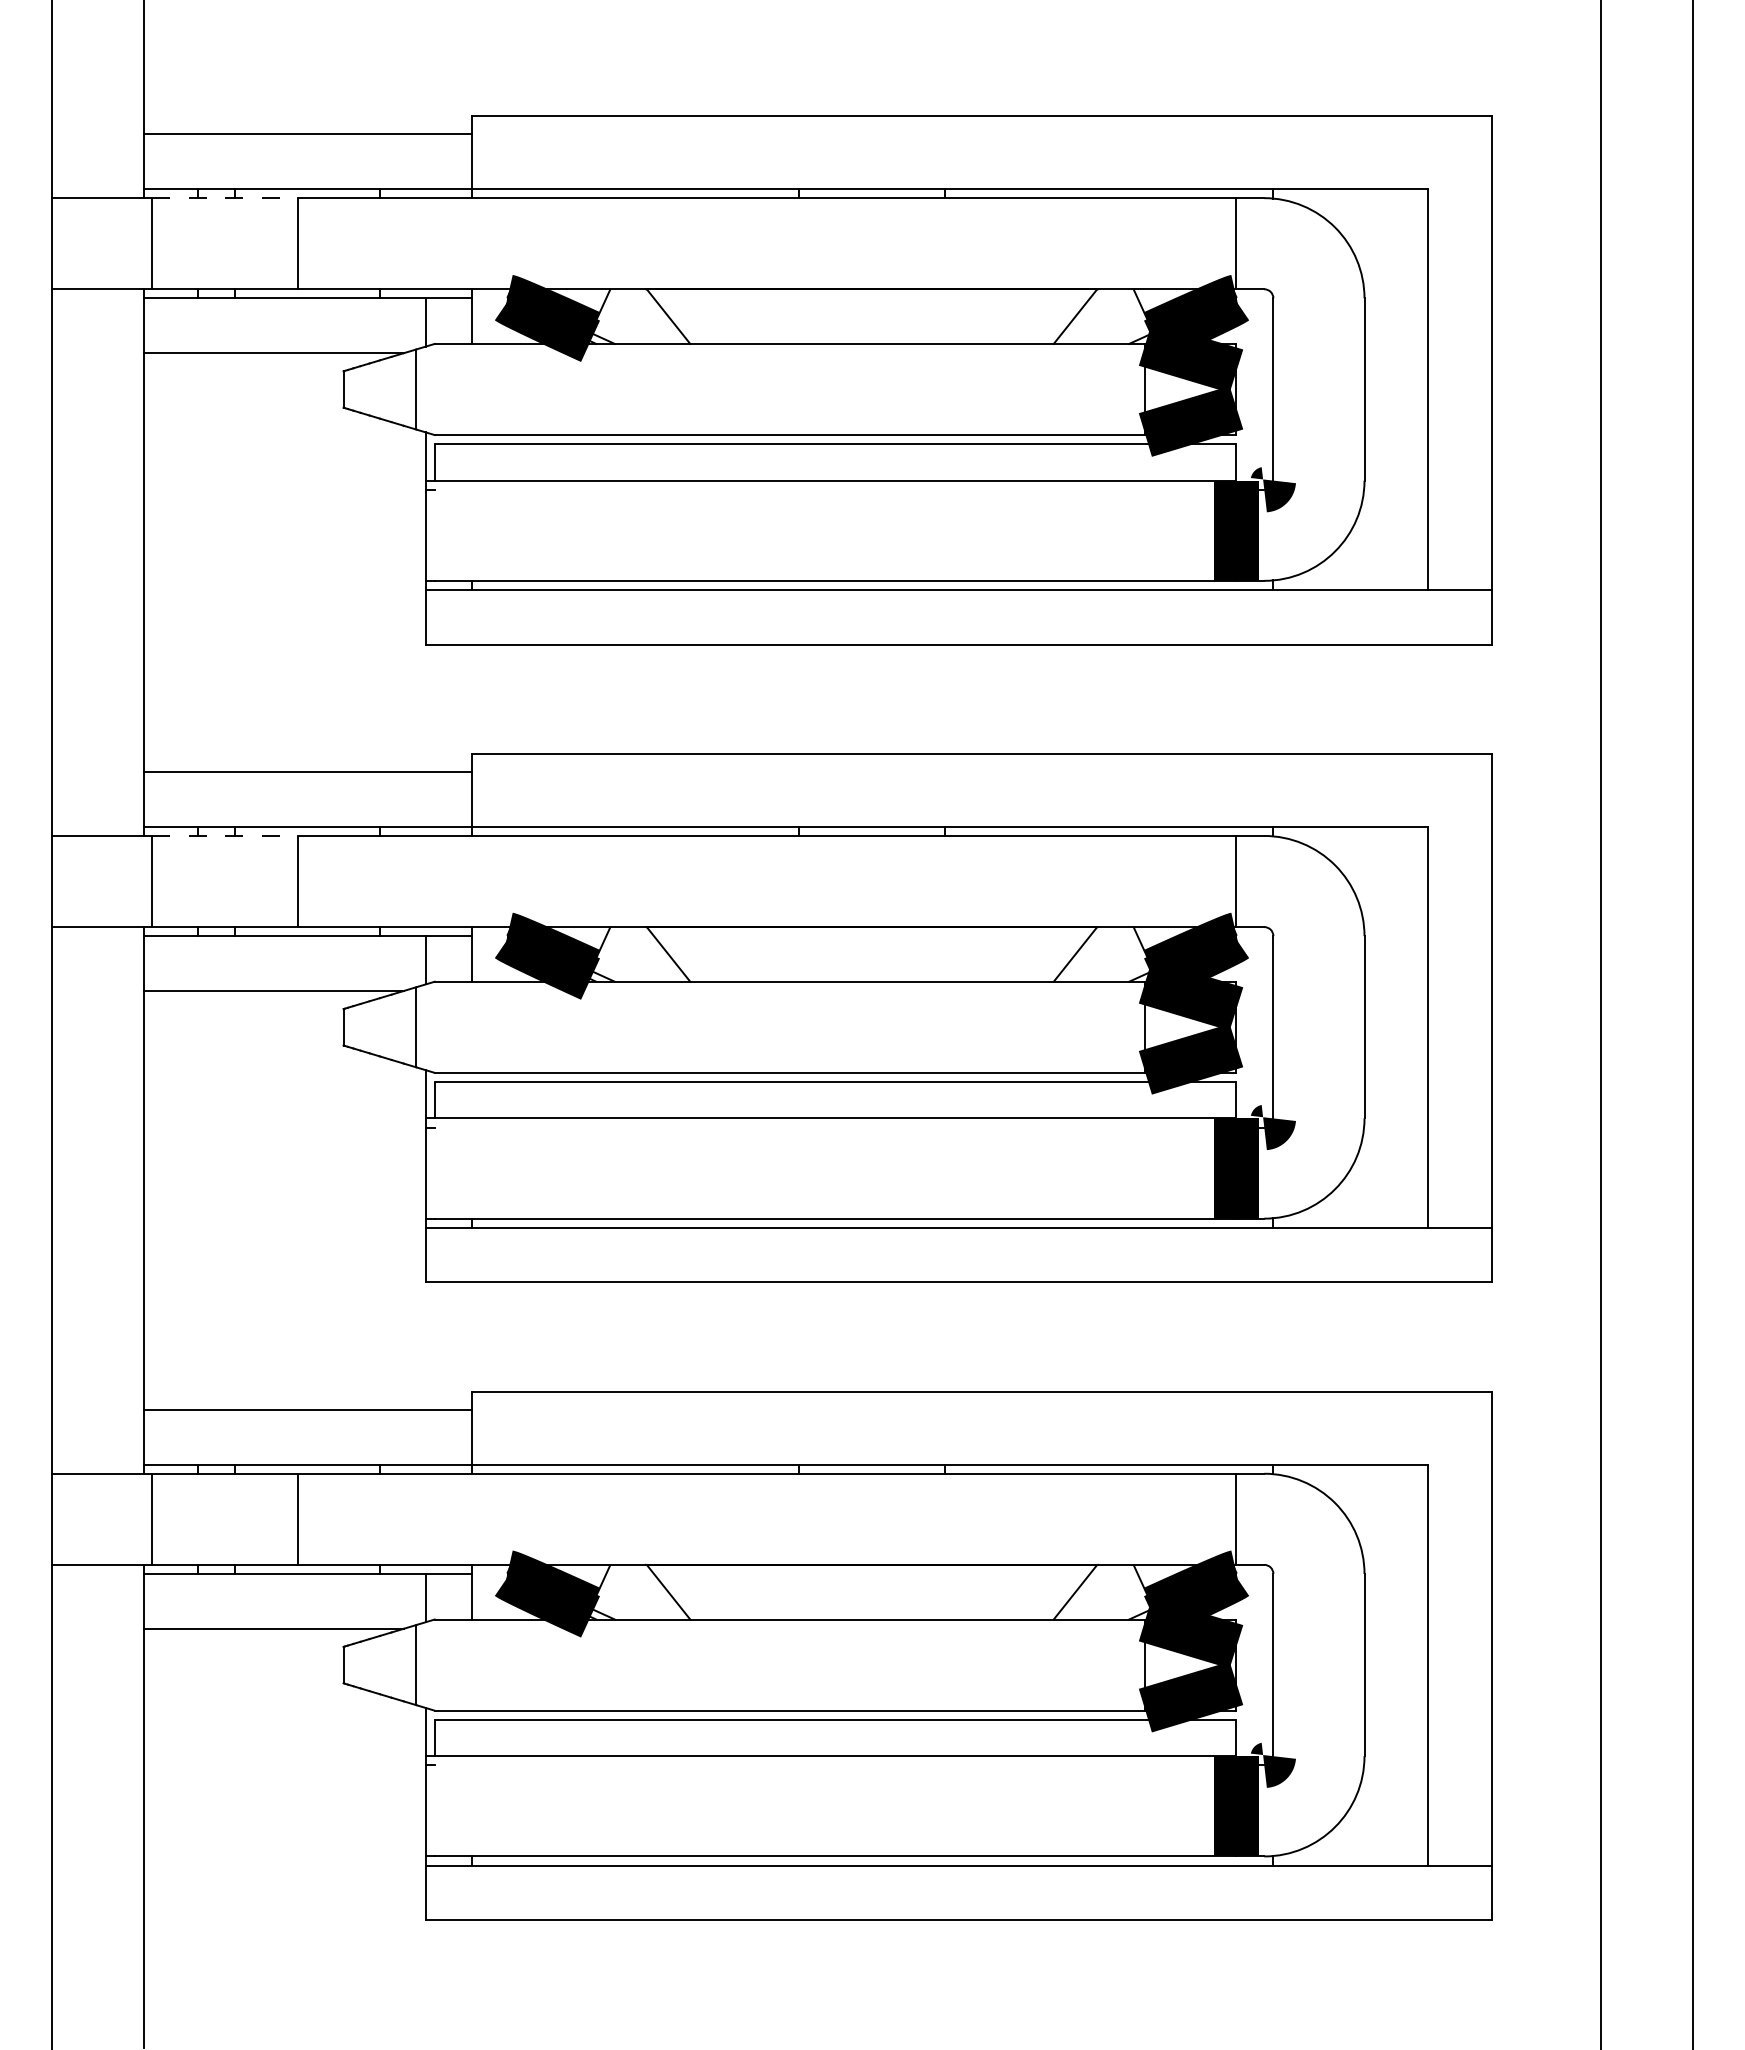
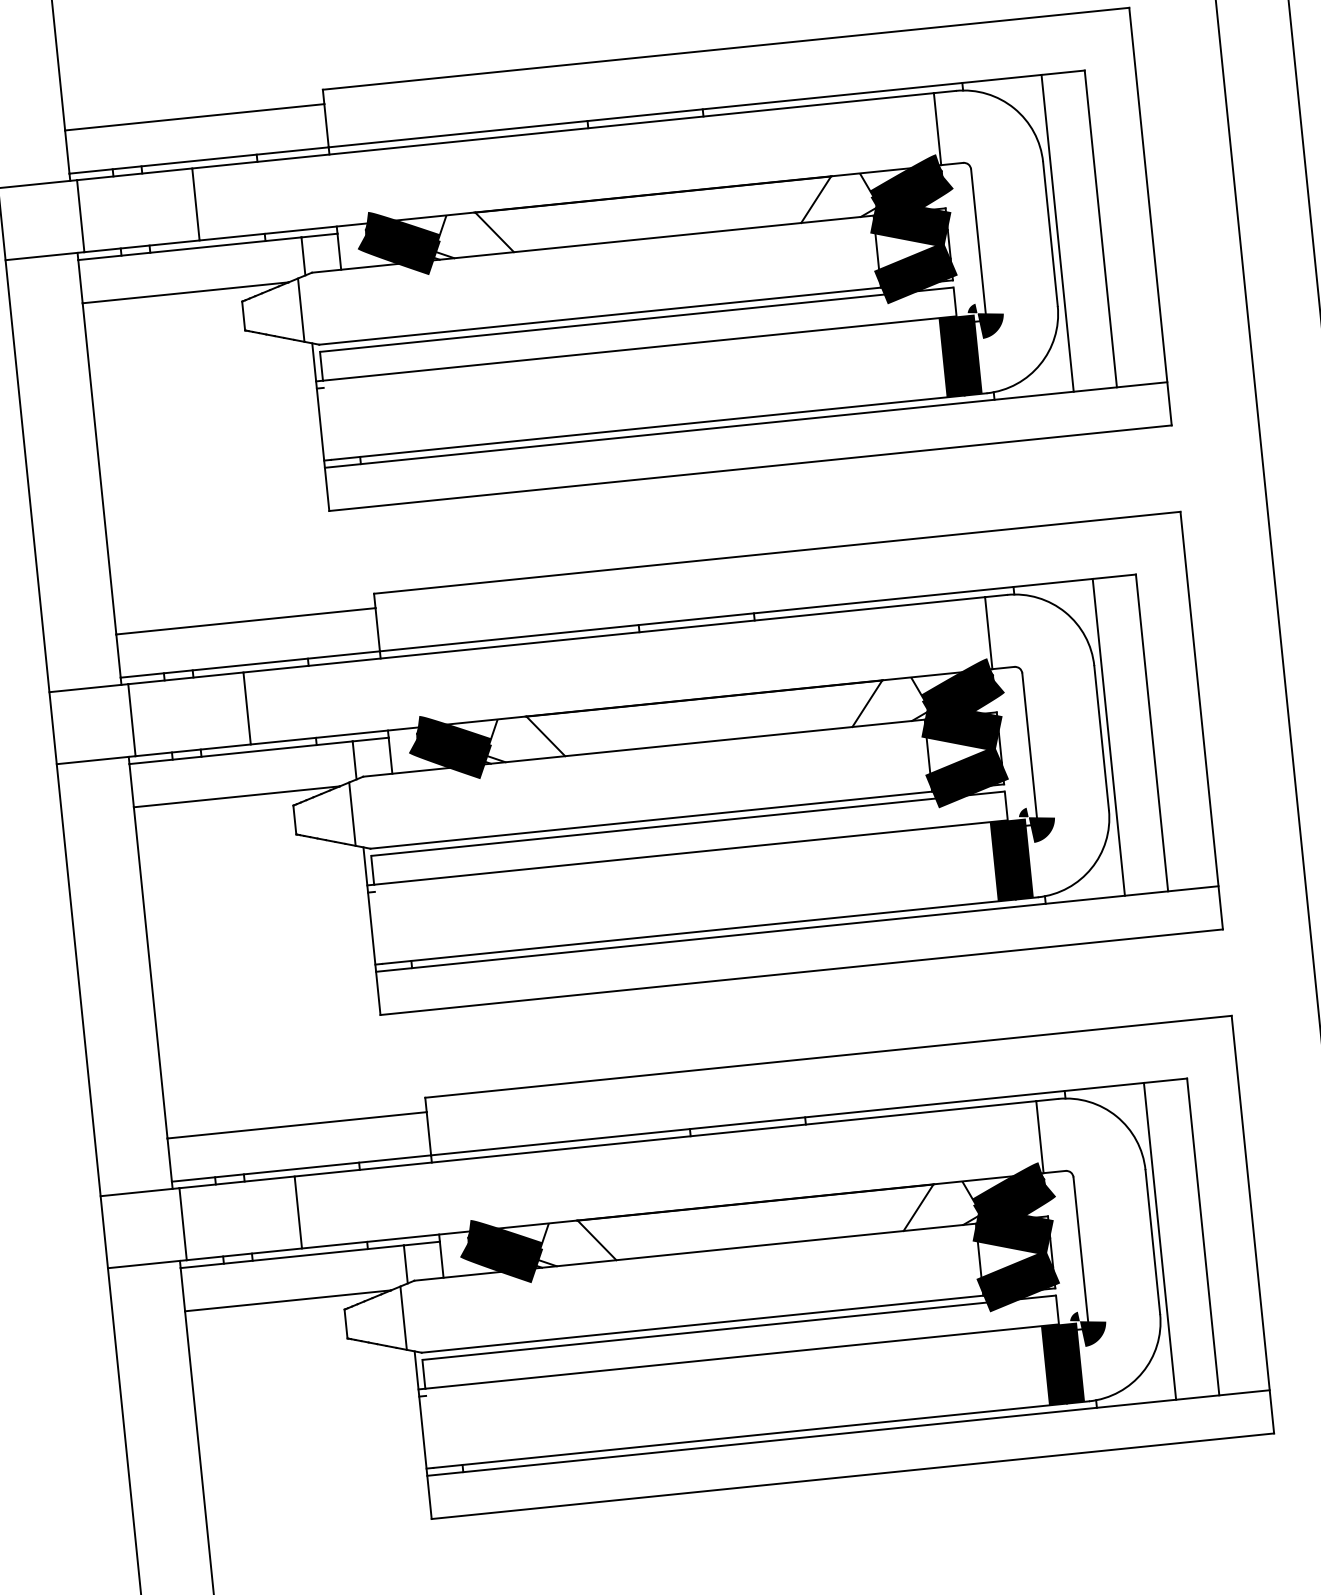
line: (225, 198) -> (135, 174), dashed -> solid
line: (1373, 389) -> (1057, 233), added
line: (225, 835) -> (186, 677), dashed -> solid
line: (1373, 1026) -> (1108, 736), added
line: (1373, 1664) -> (1159, 1240), added

